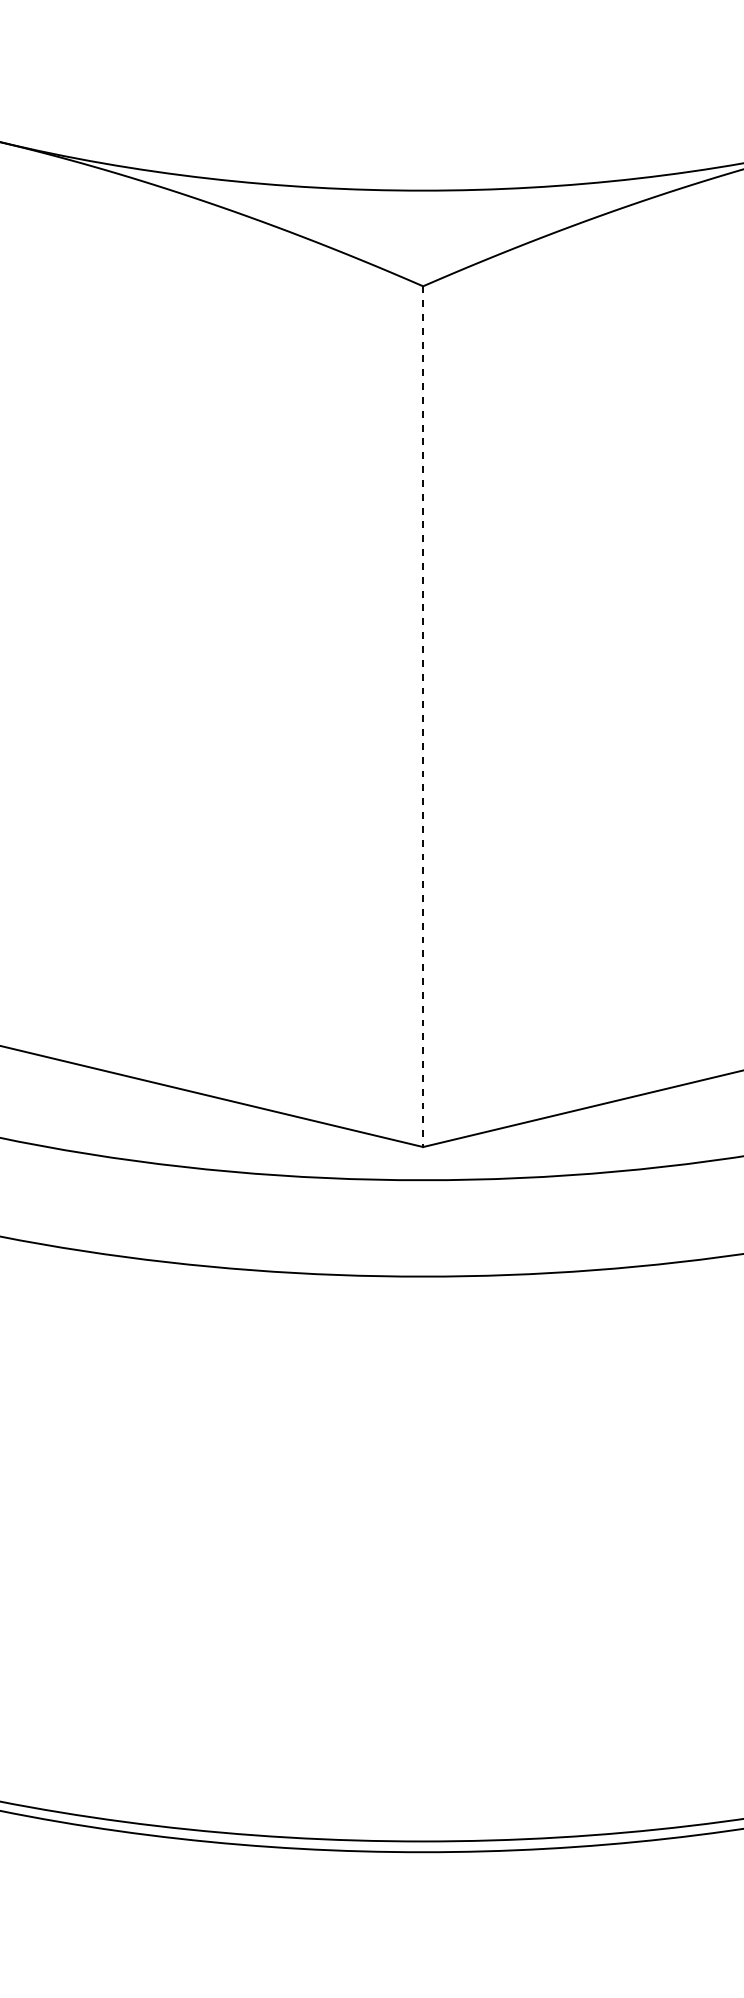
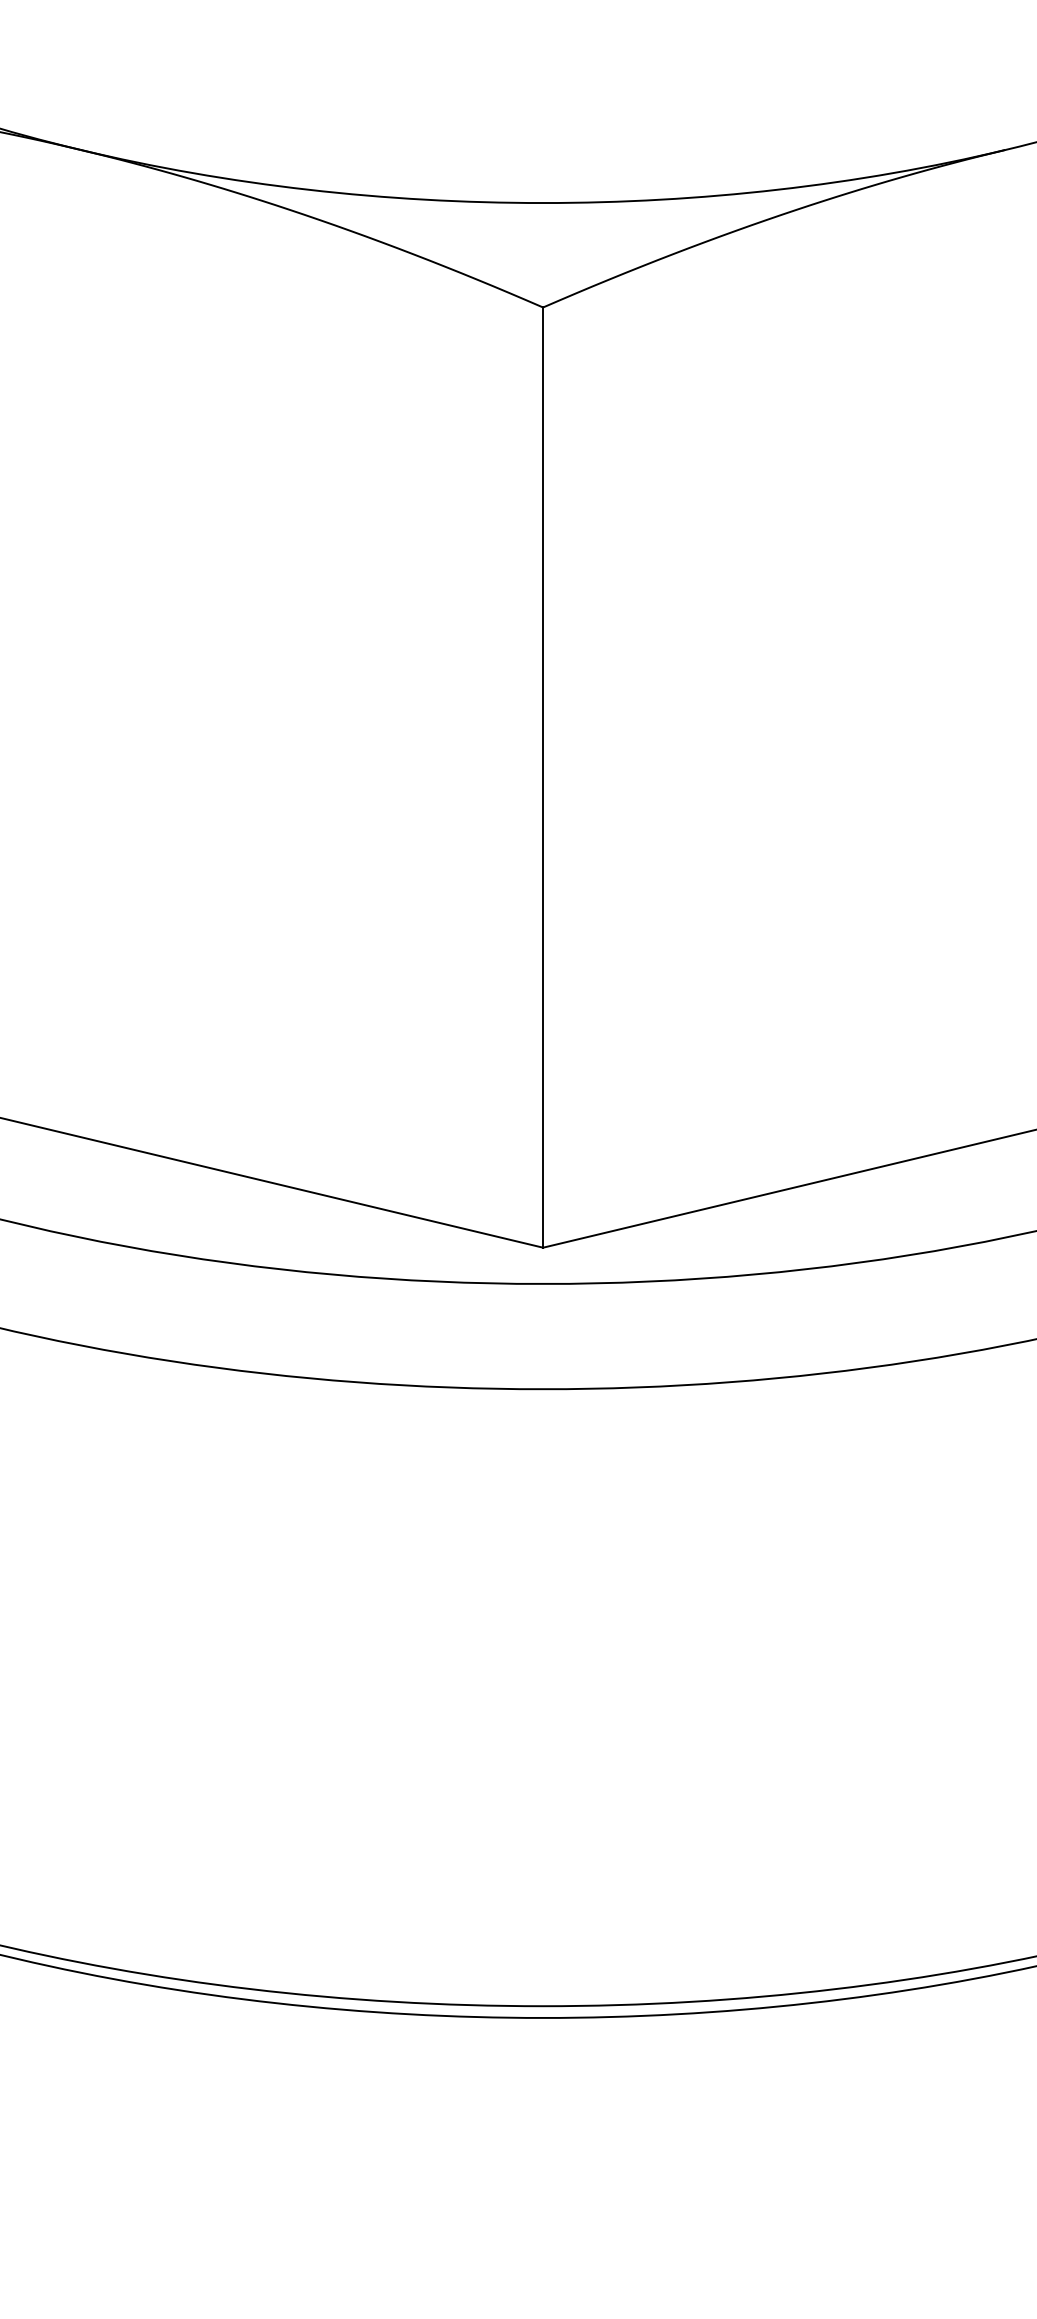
line: (423, 717) -> (543, 778), dashed -> solid

